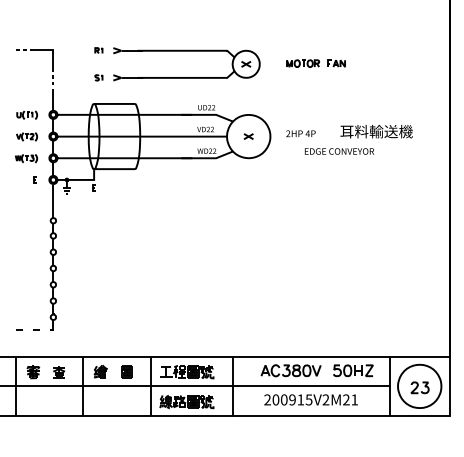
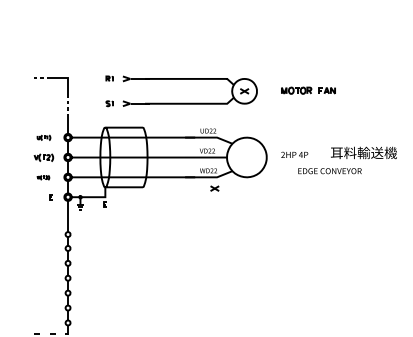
part: (26, 114) -> (43, 137), size x0.7
part: (248, 136) -> (214, 188), moved
part: (26, 158) -> (43, 177), size x0.6

